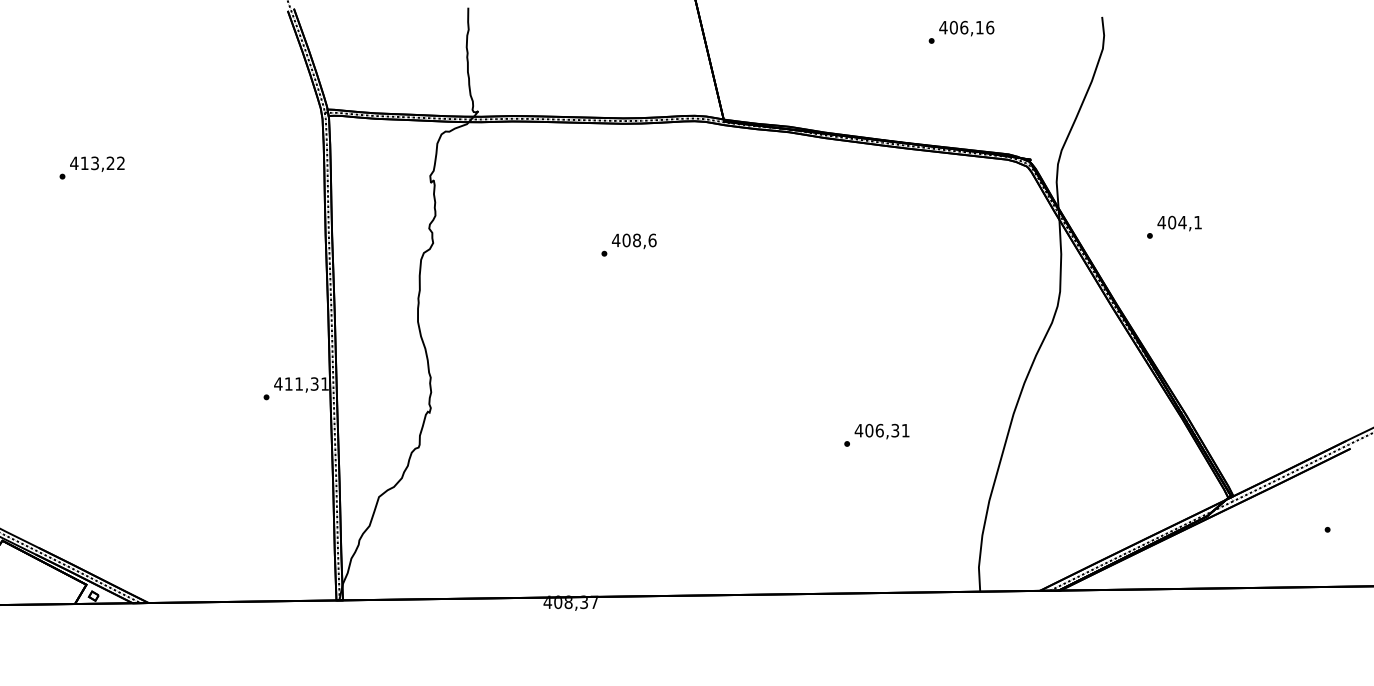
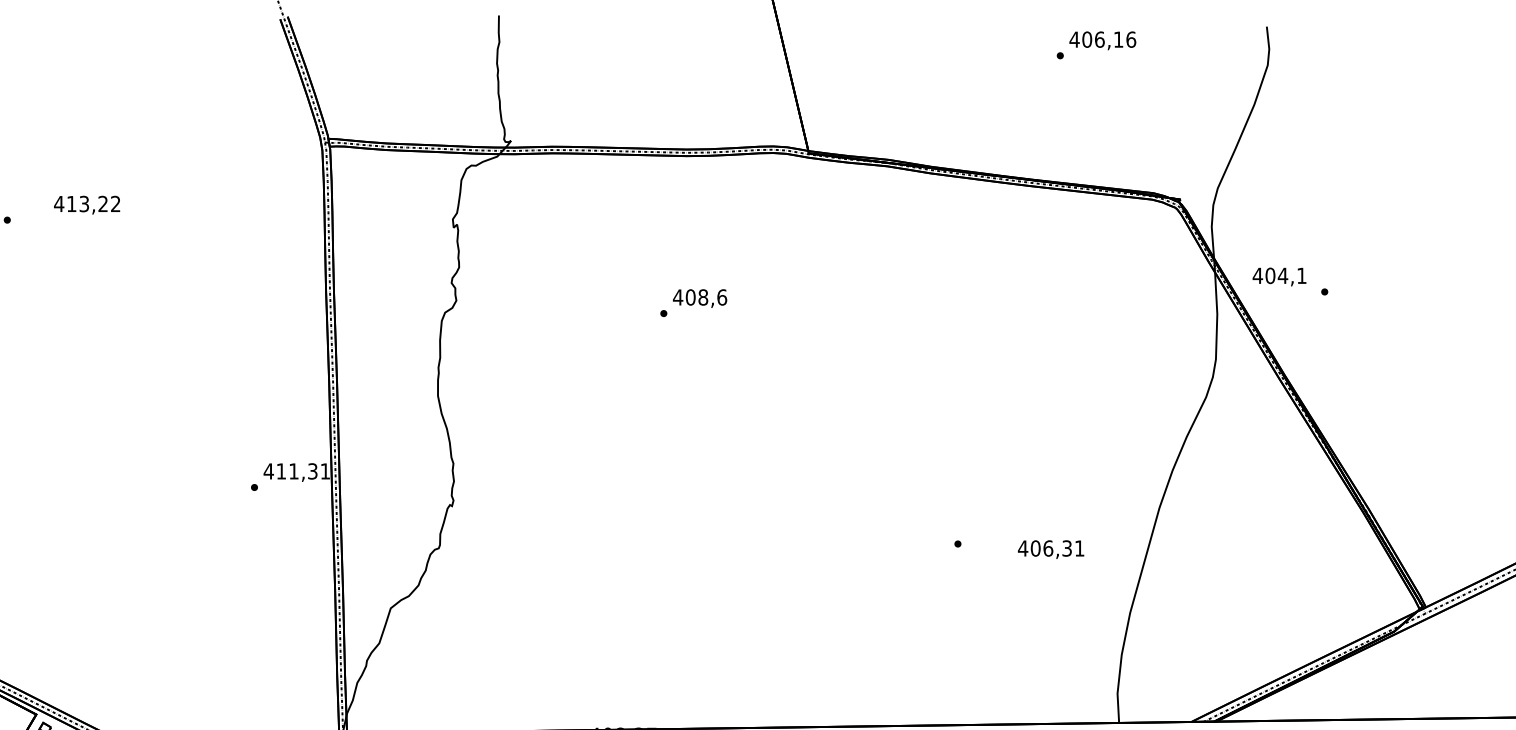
text: (97, 163) -> (87, 204), moved
text: (1179, 223) -> (1279, 276), moved
text: (881, 431) -> (1050, 549), moved

